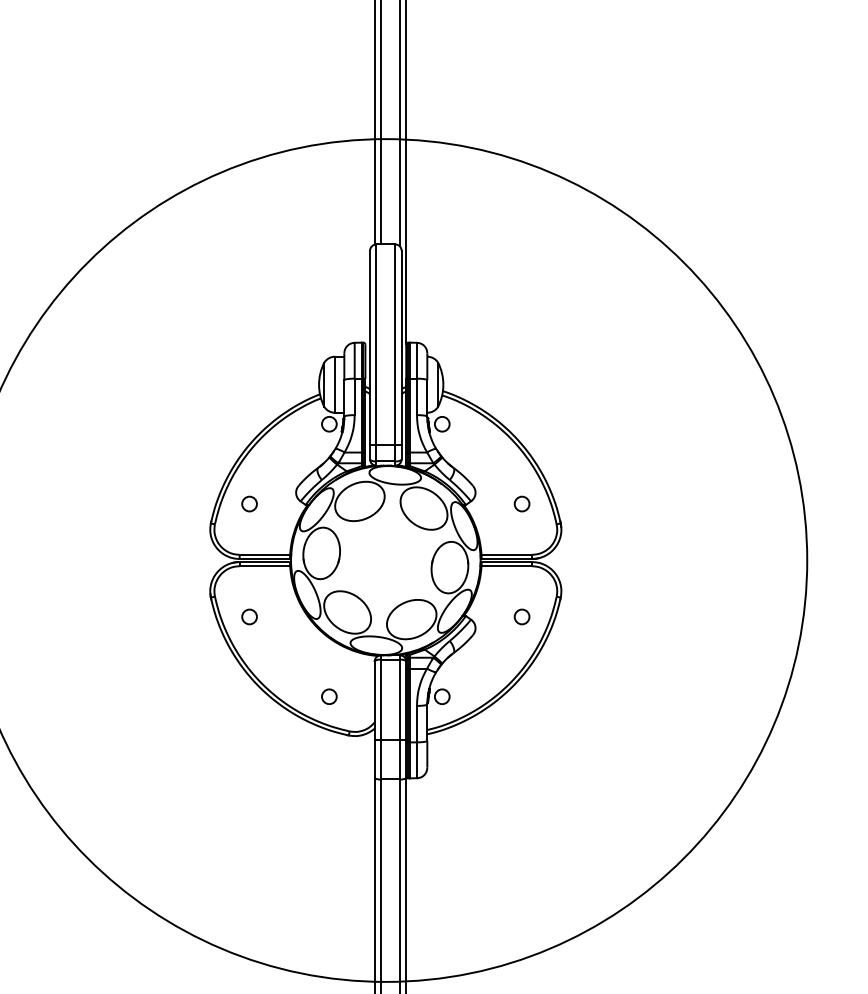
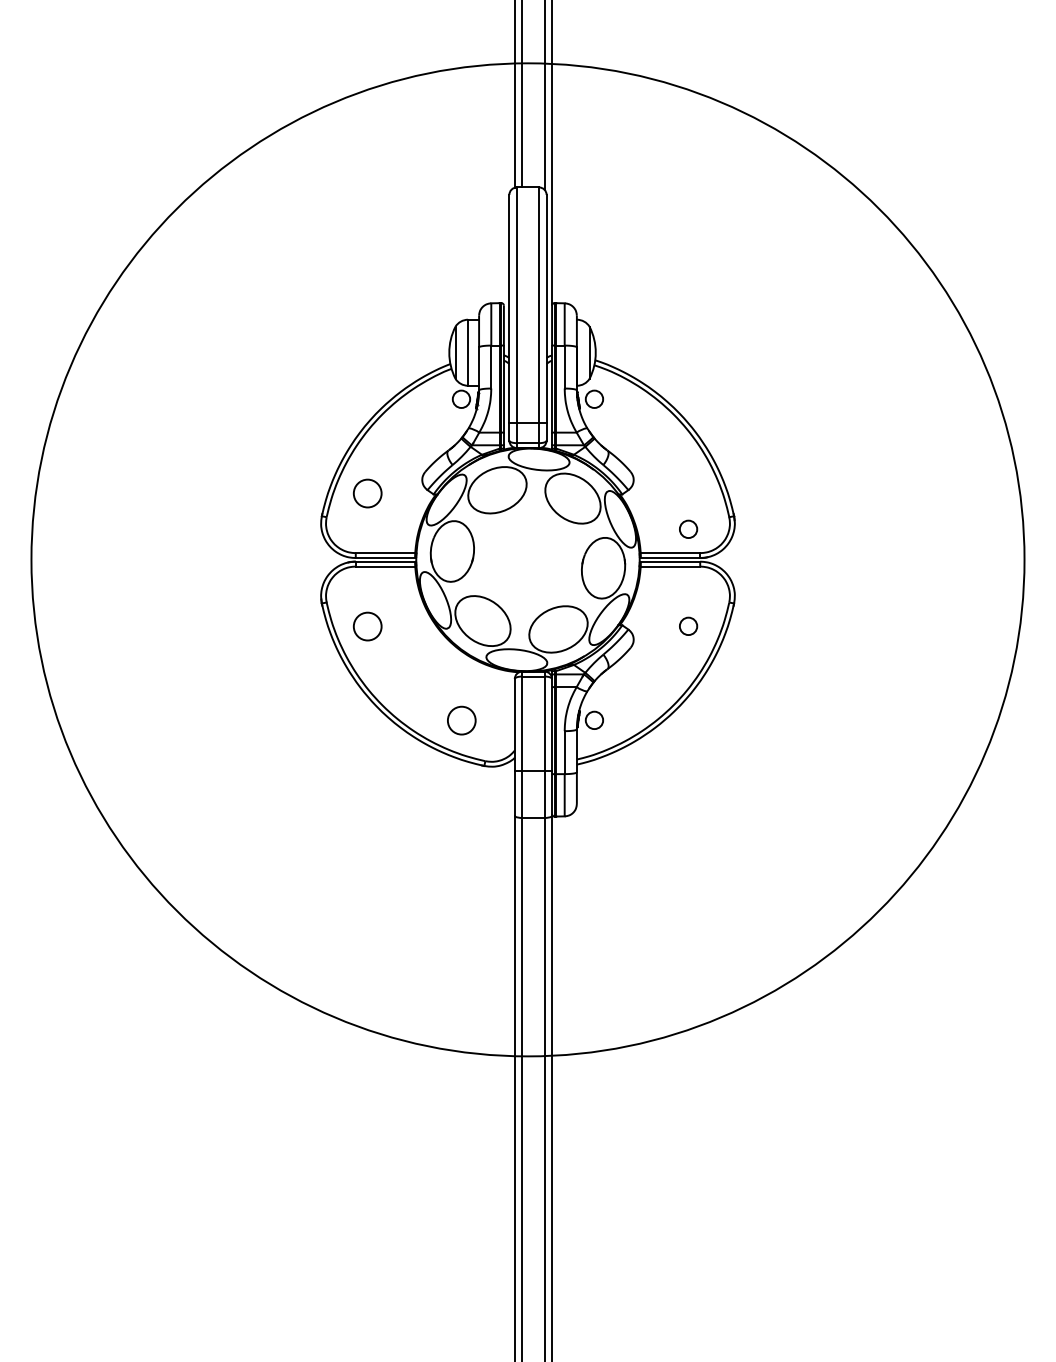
circle: (248, 503) -> (366, 492), size x1.6
circle: (522, 503) -> (688, 528), moved
circle: (248, 616) -> (366, 625), size x1.6
circle: (328, 696) -> (460, 719), size x1.6

